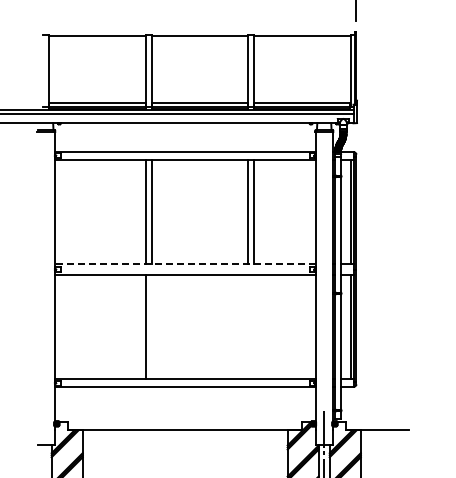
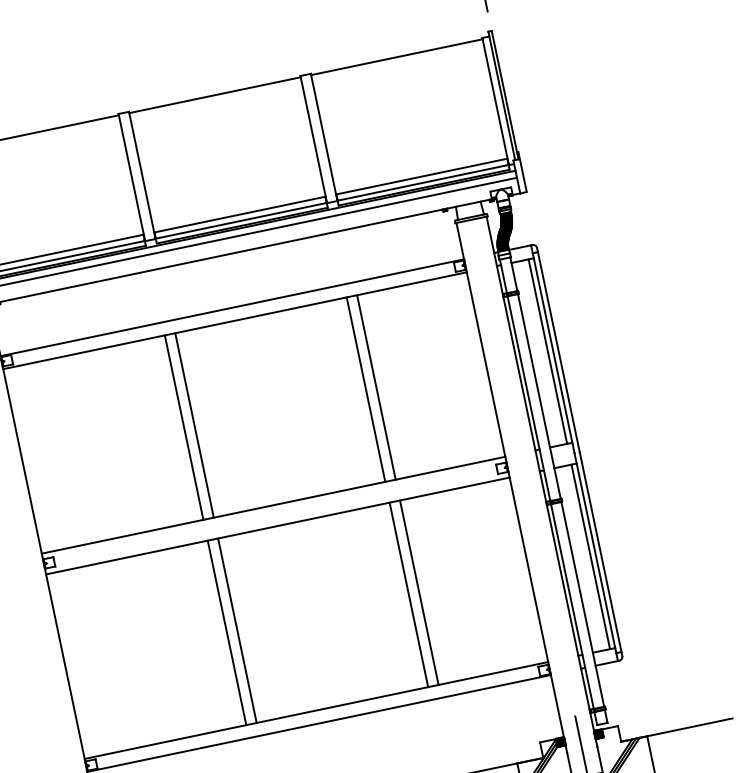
line: (185, 263) -> (273, 504), dashed -> solid
line: (151, 327) -> (237, 631), added
line: (248, 327) -> (409, 595), added
line: (254, 327) -> (420, 592), added

